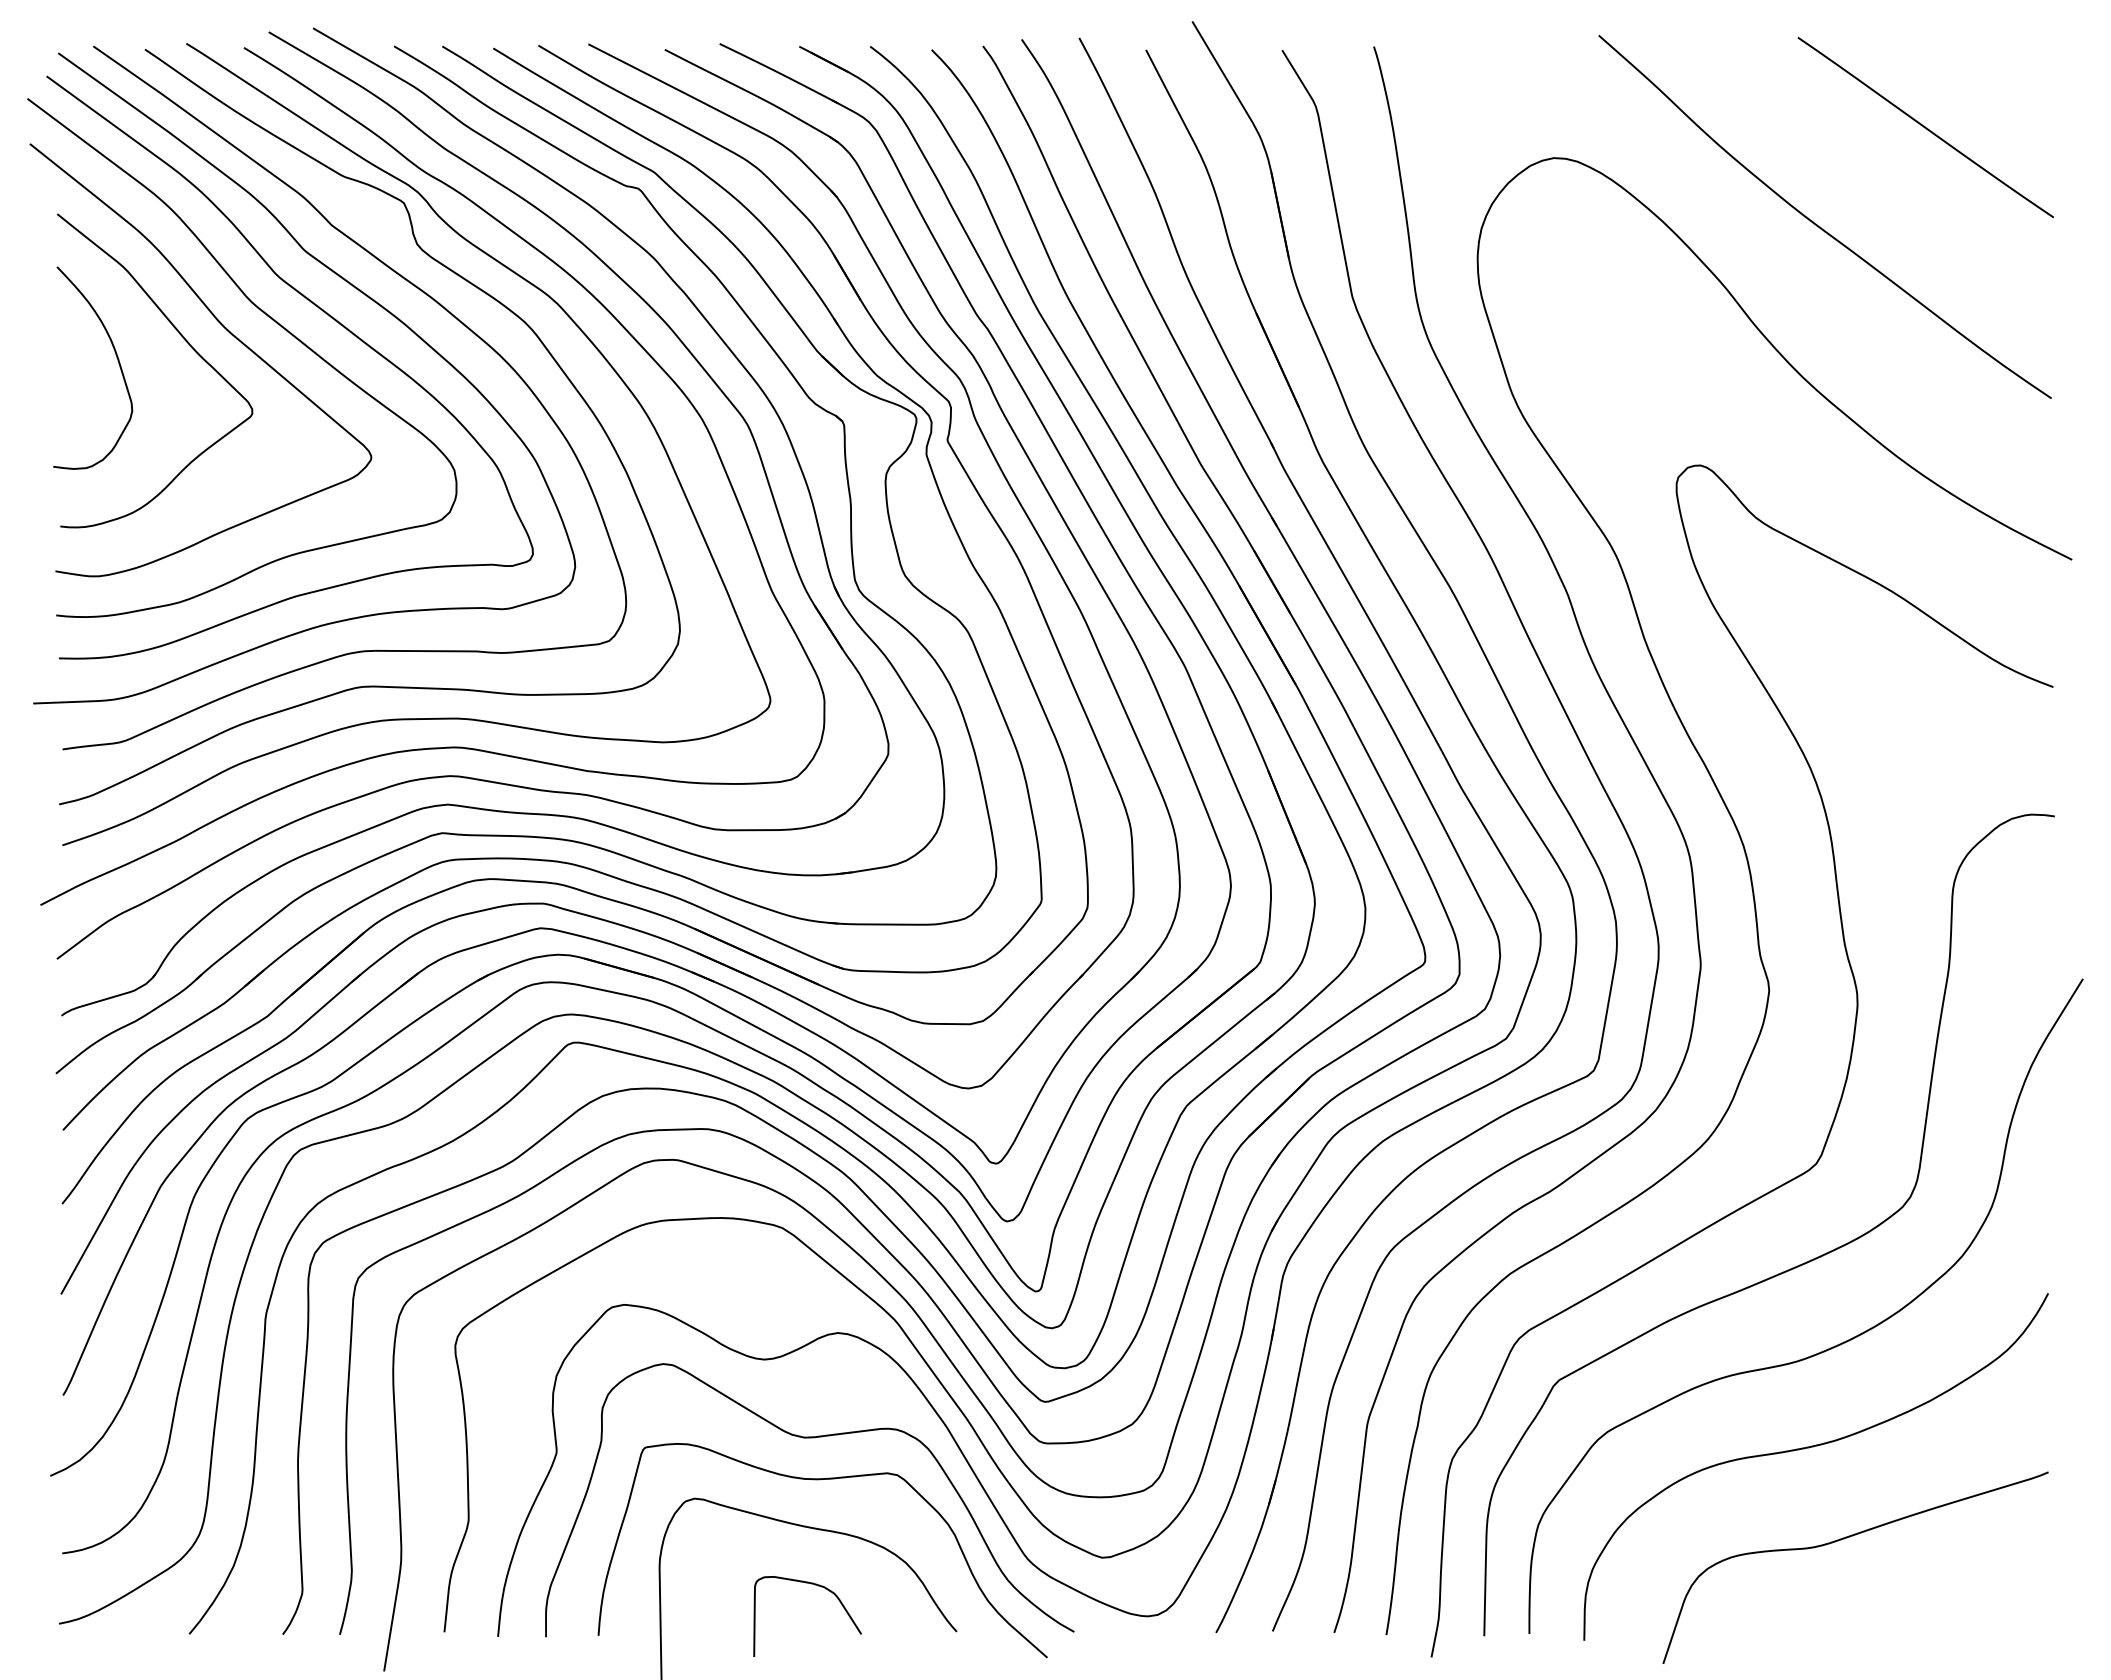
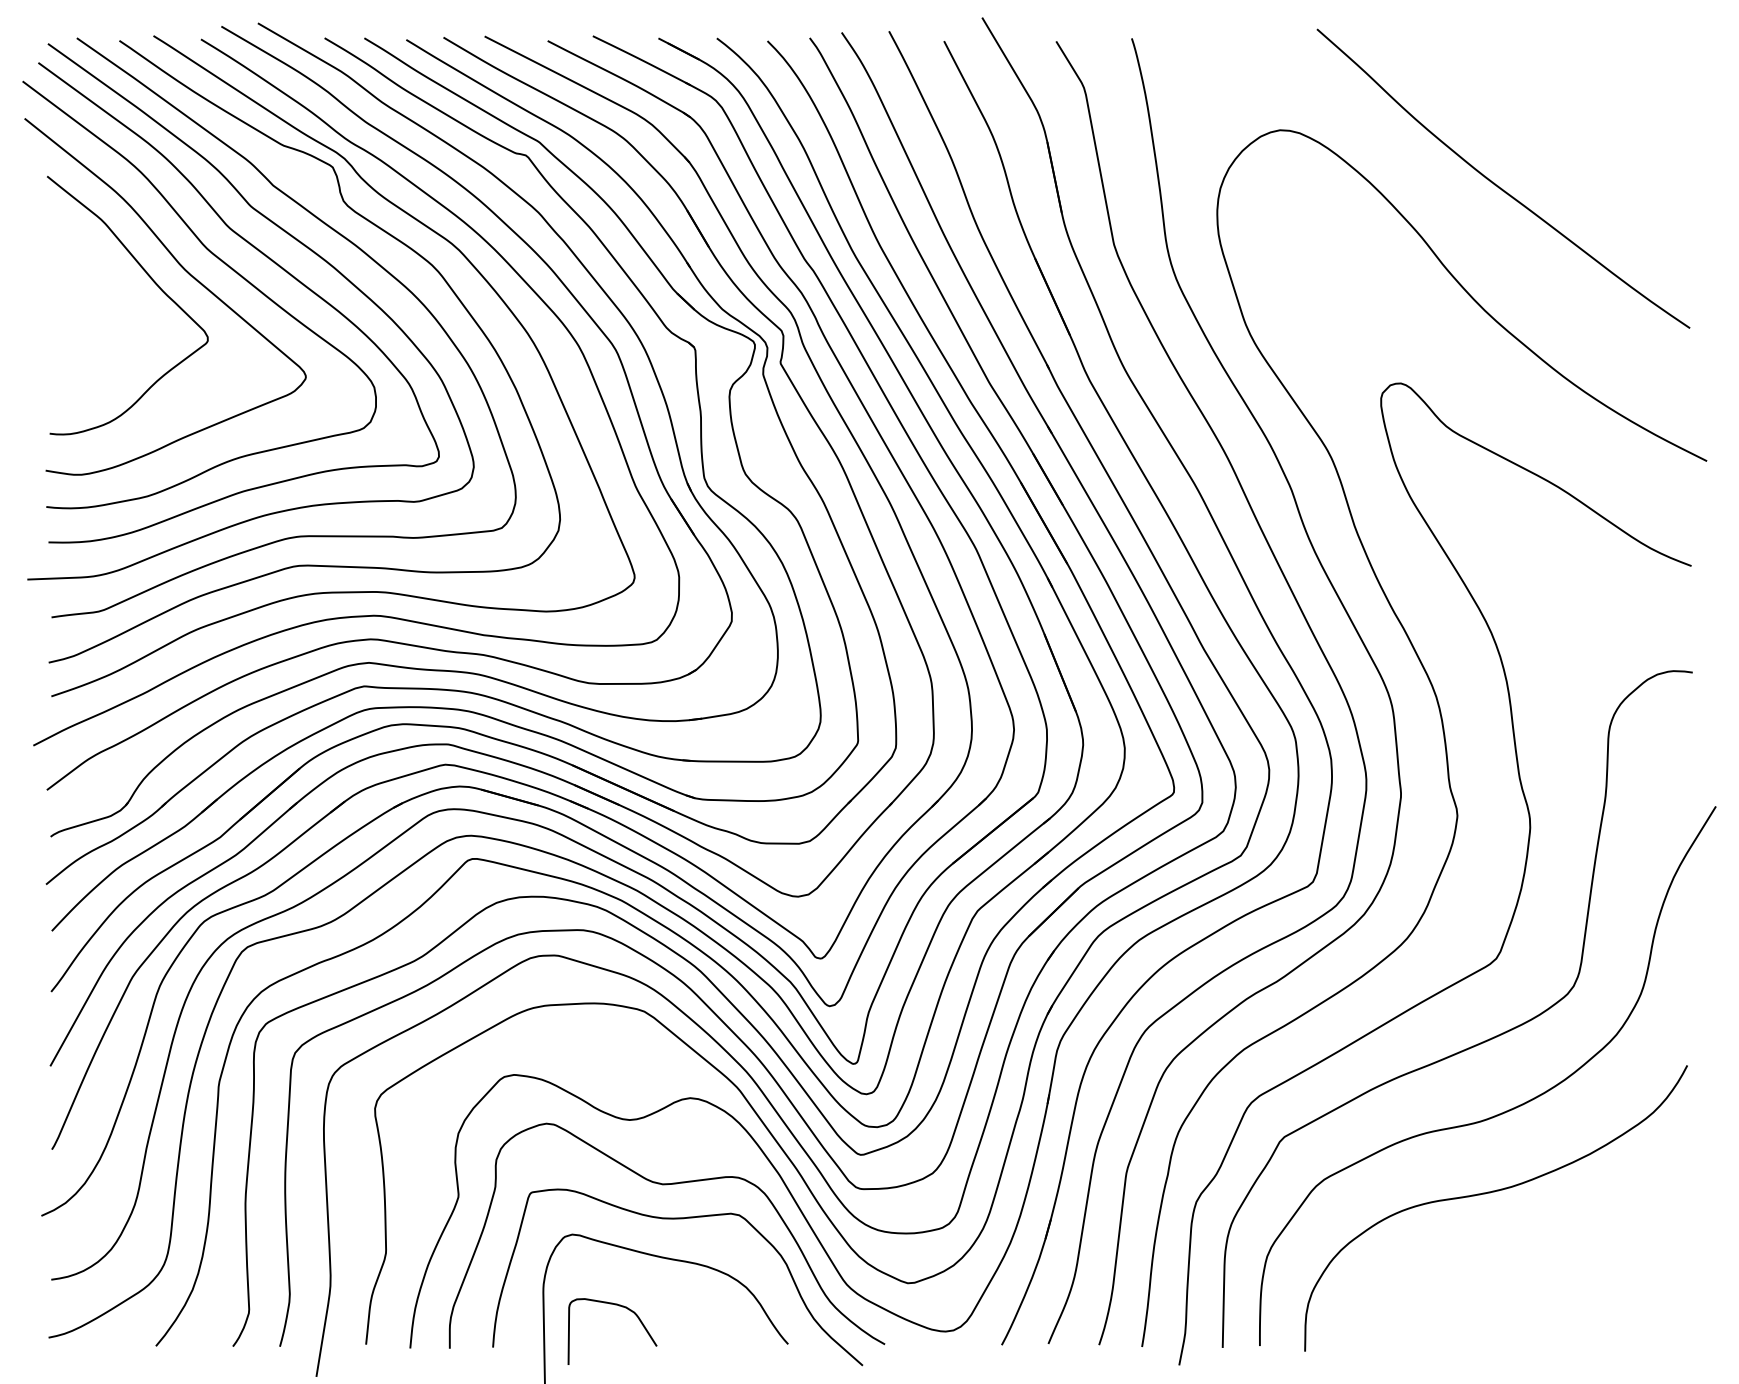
curve: (1925, 127) -> (1586, 105), removed
curve: (117, 360) -> (96, 296), removed
curve: (1847, 1538) -> (1521, 1267), removed
curve: (818, 1586) -> (621, 1306), moved

